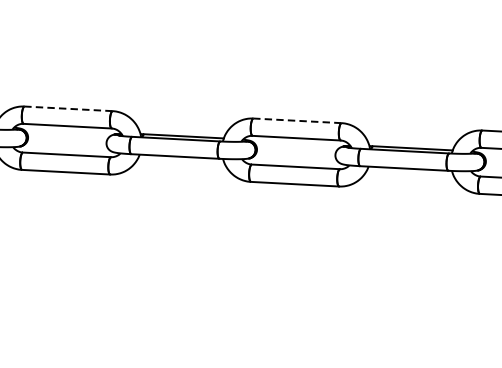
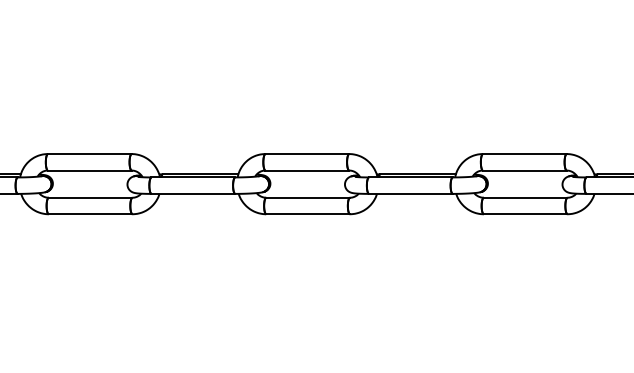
line: (68, 109) -> (89, 154), dashed -> solid
line: (297, 121) -> (307, 154), dashed -> solid

